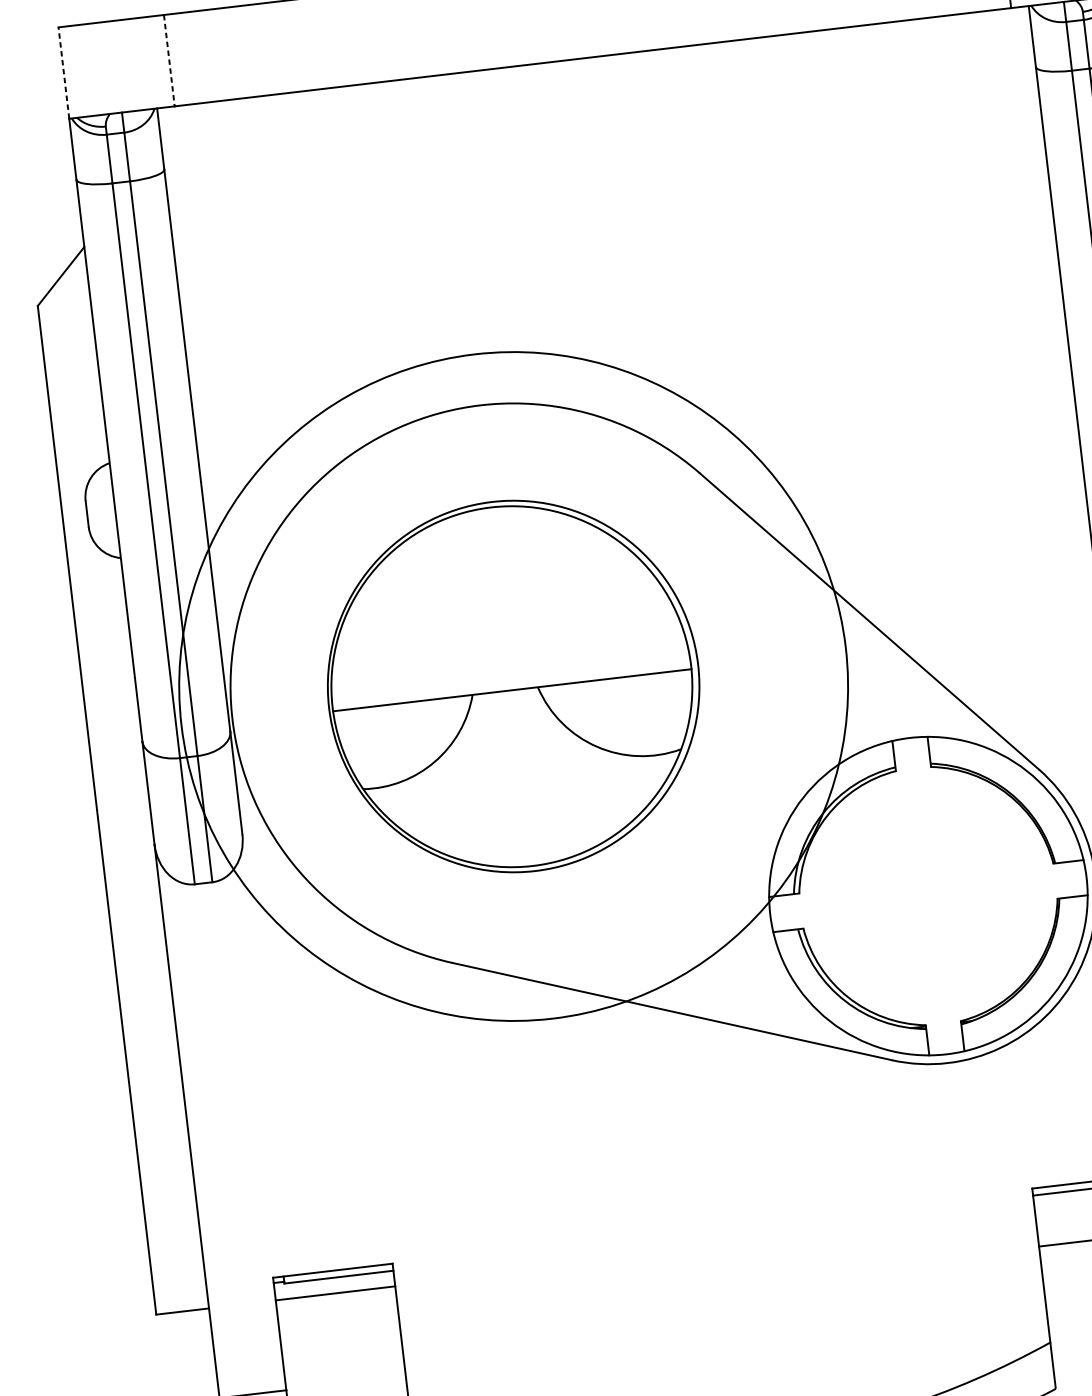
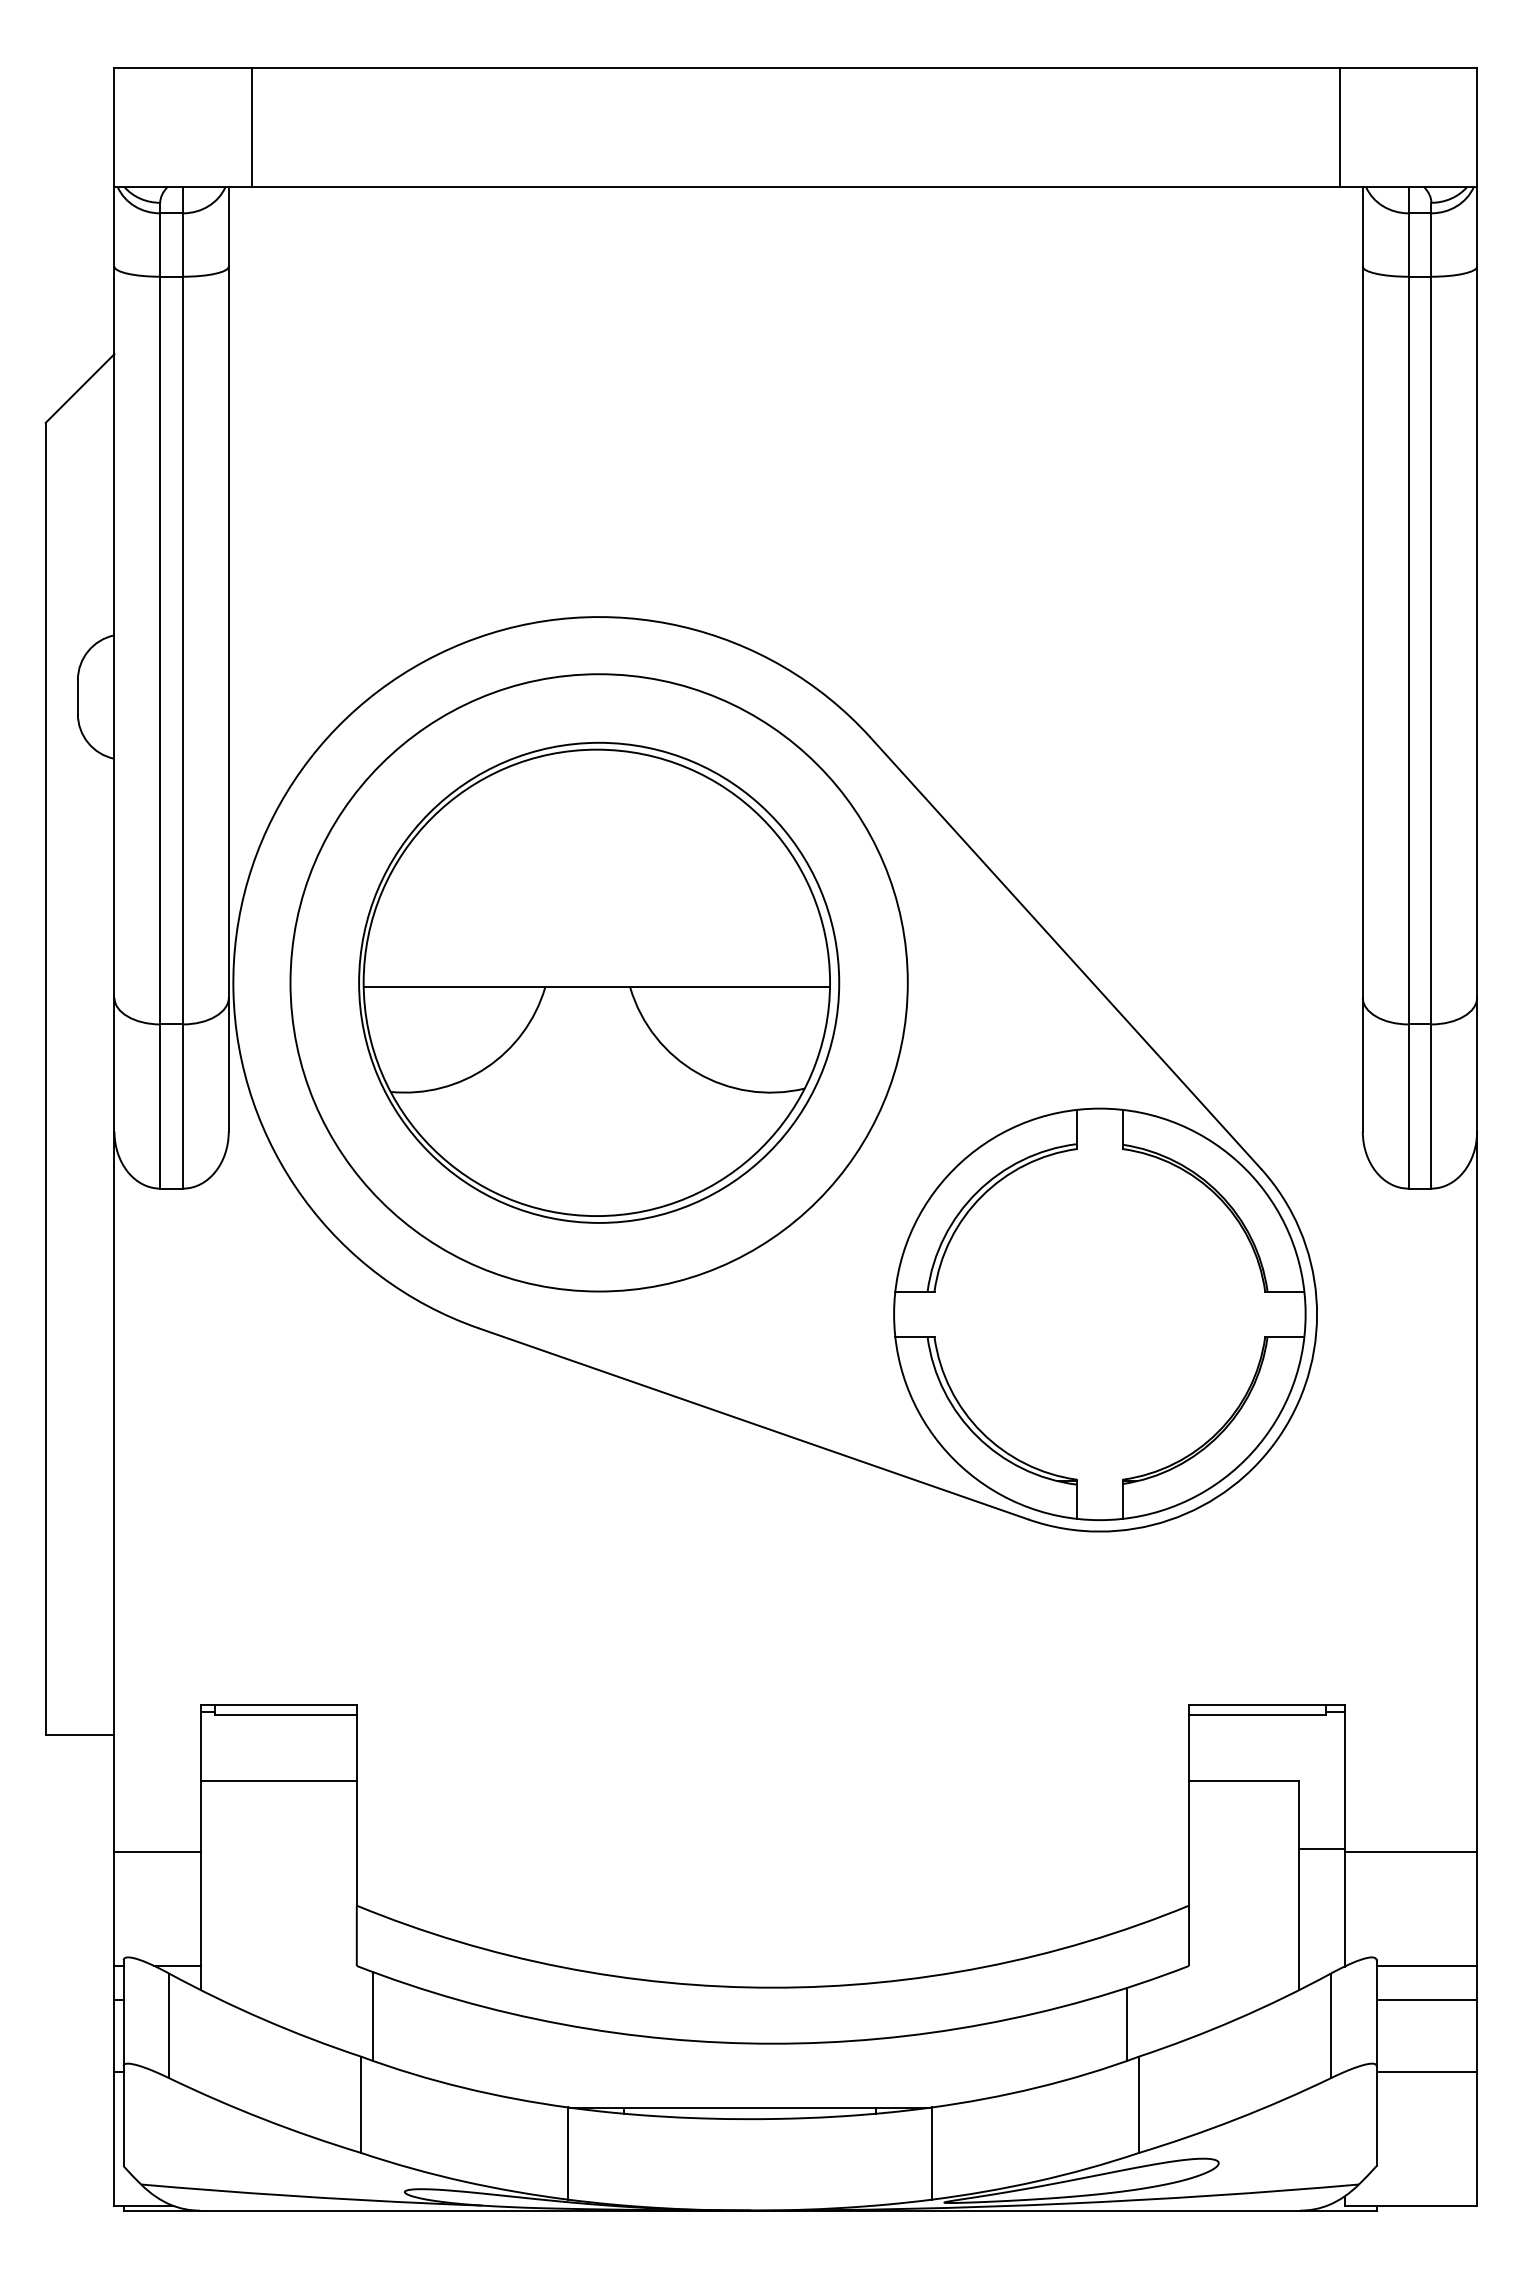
line: (169, 61) -> (251, 128), dashed -> solid
line: (63, 72) -> (114, 127), dashed -> solid
circle: (513, 686) -> (598, 982), size x0.71
line: (335, 1293) -> (278, 1780), moved

